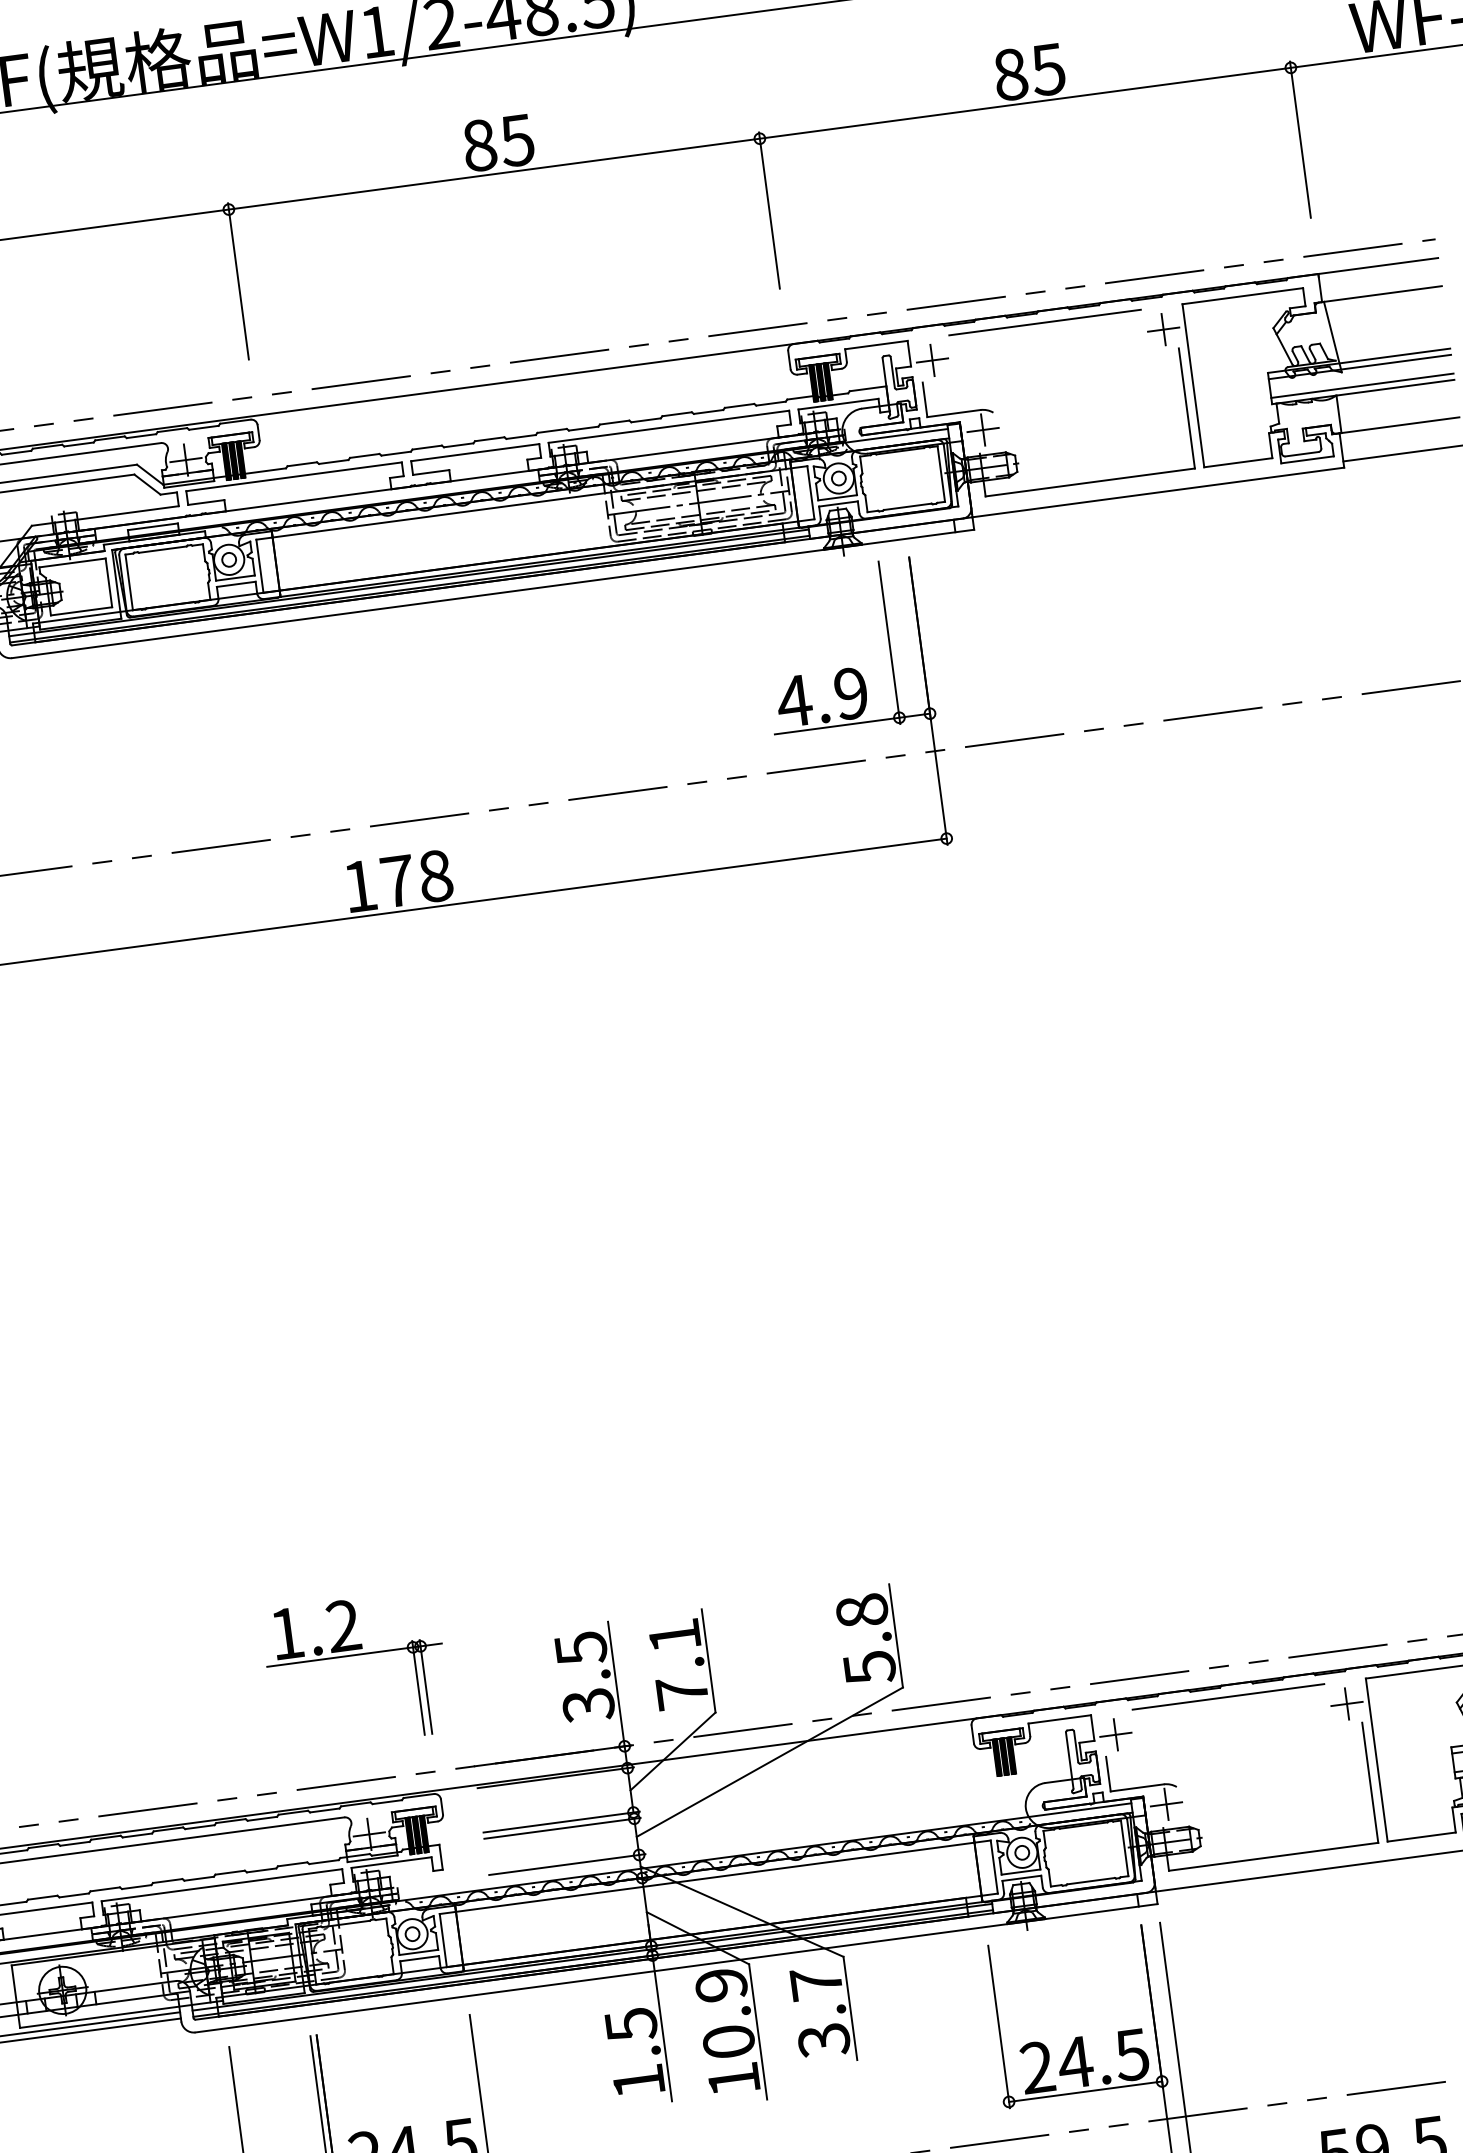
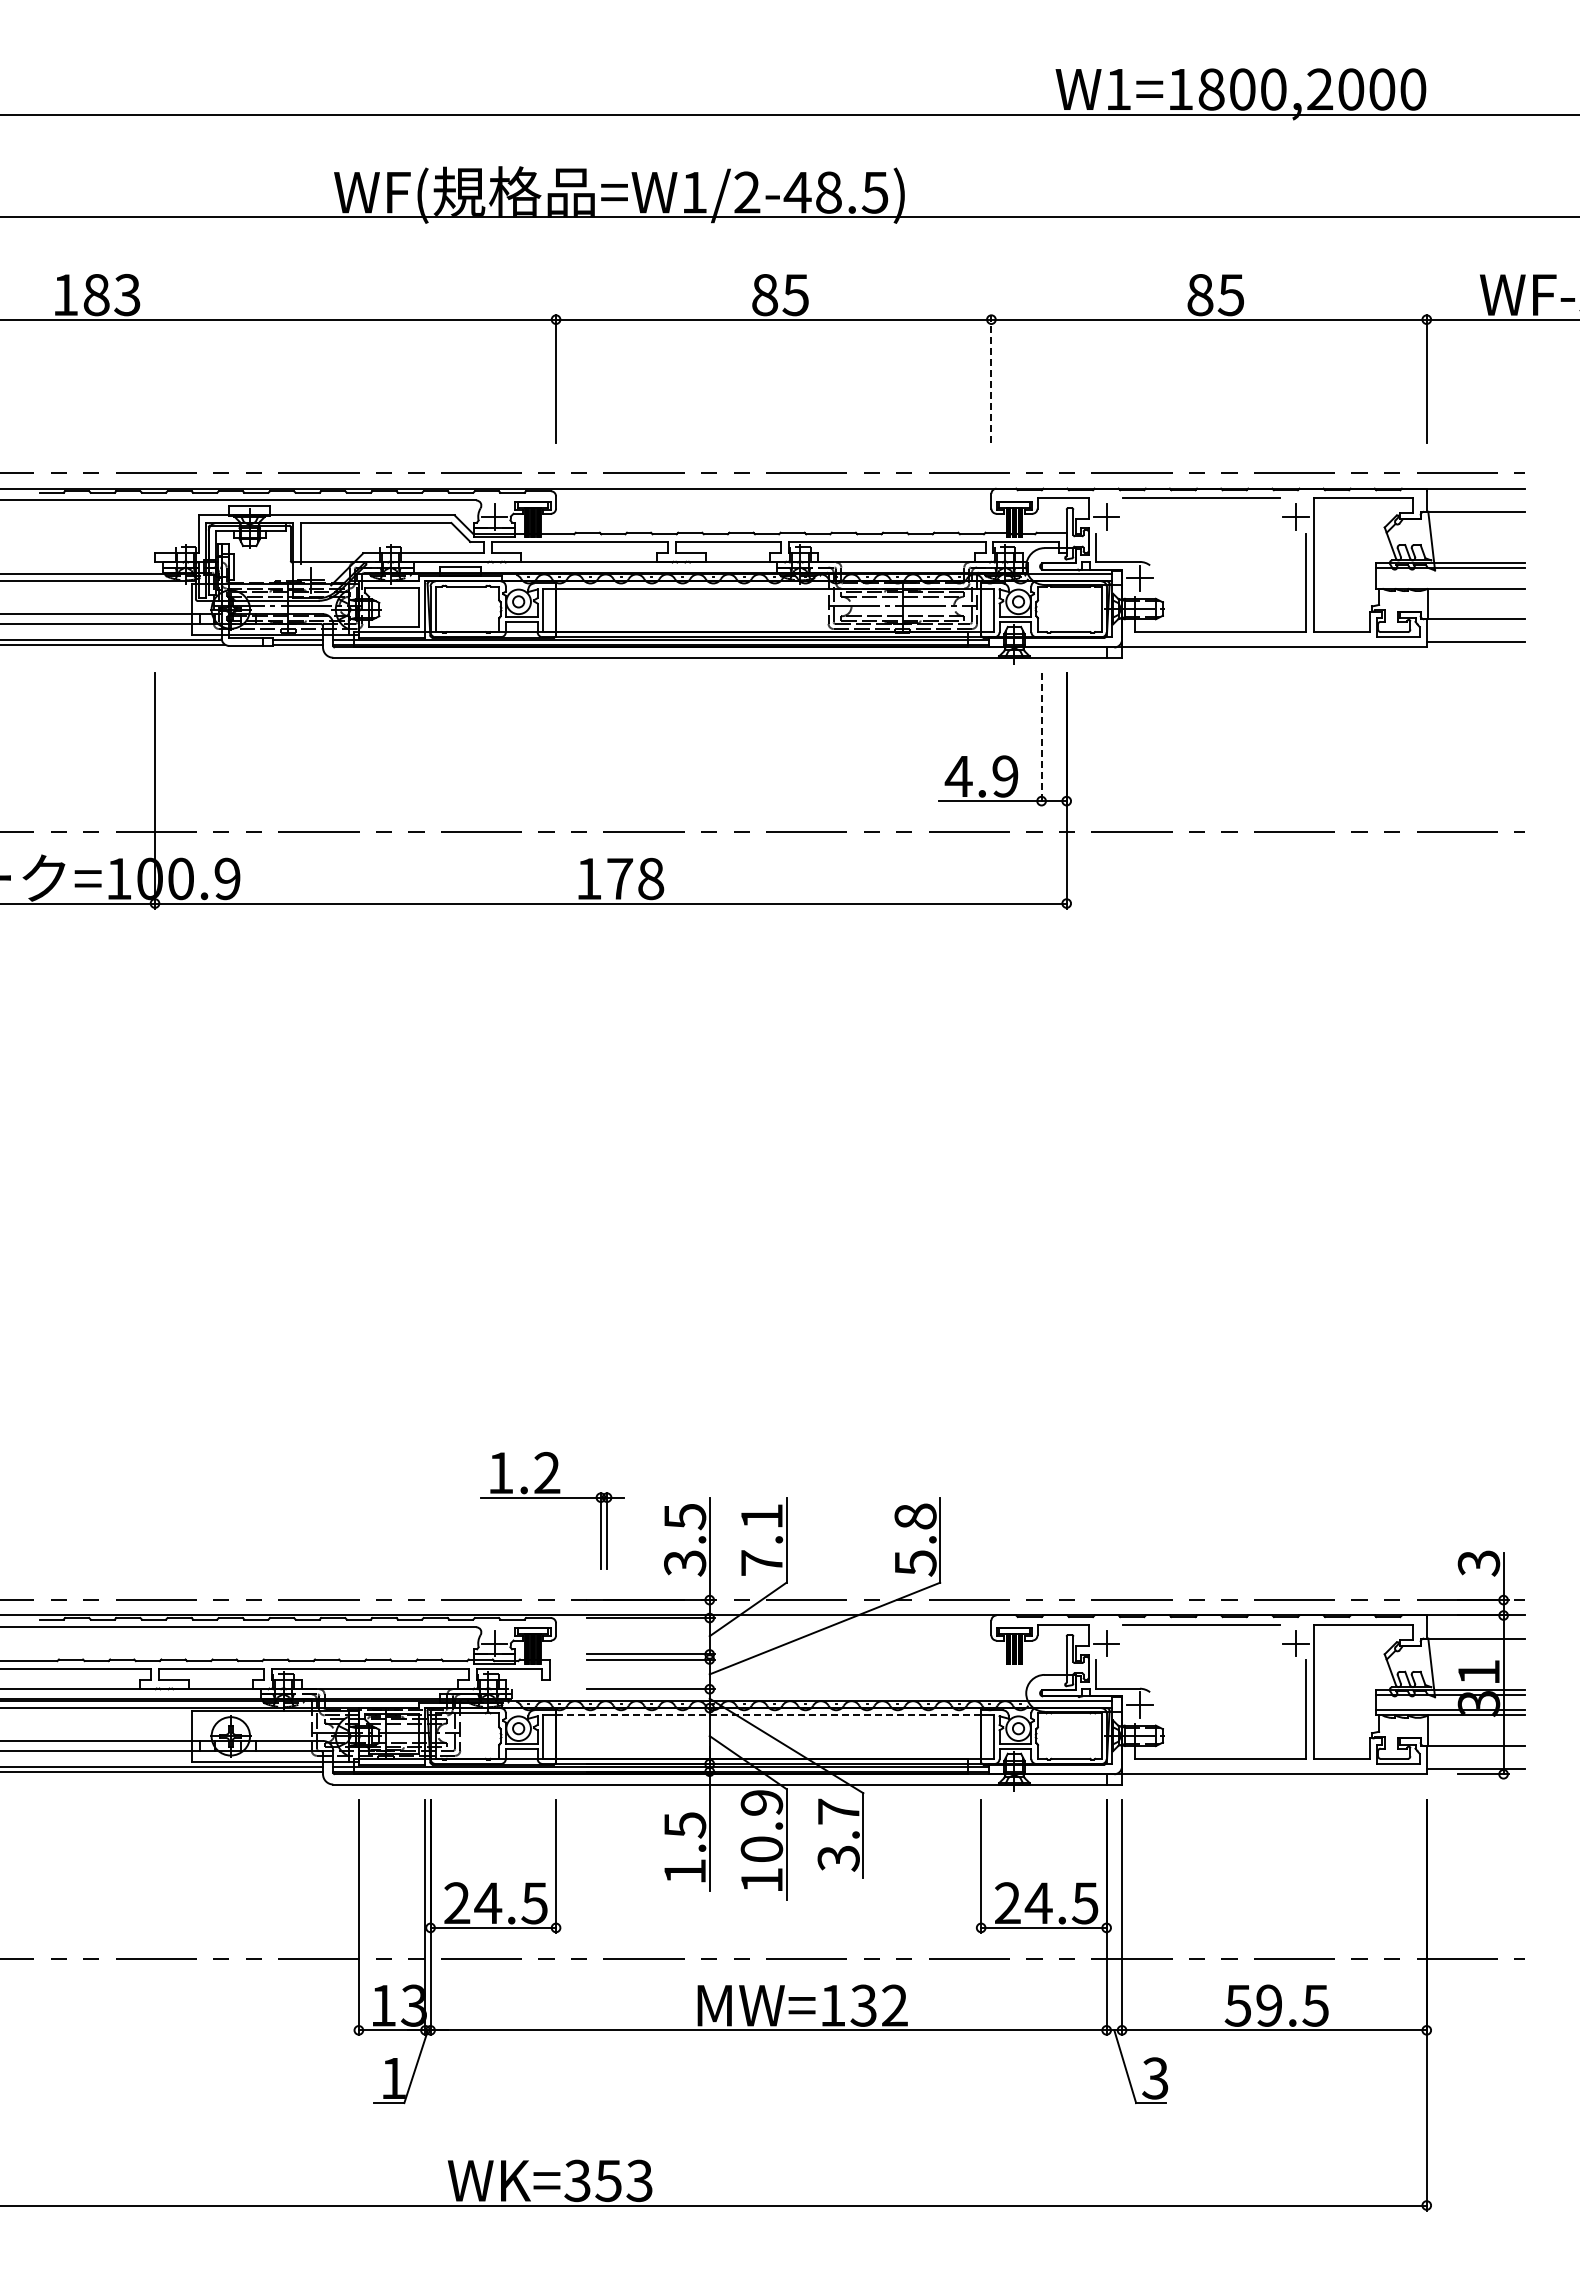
line: (769, 210) -> (991, 378), solid -> dashed
line: (1361, 385) -> (1449, 583), removed
line: (889, 642) -> (1041, 739), solid -> dashed
part: (354, 1656) -> (552, 1498), moved
line: (715, 1877) -> (768, 1715), solid -> dashed

